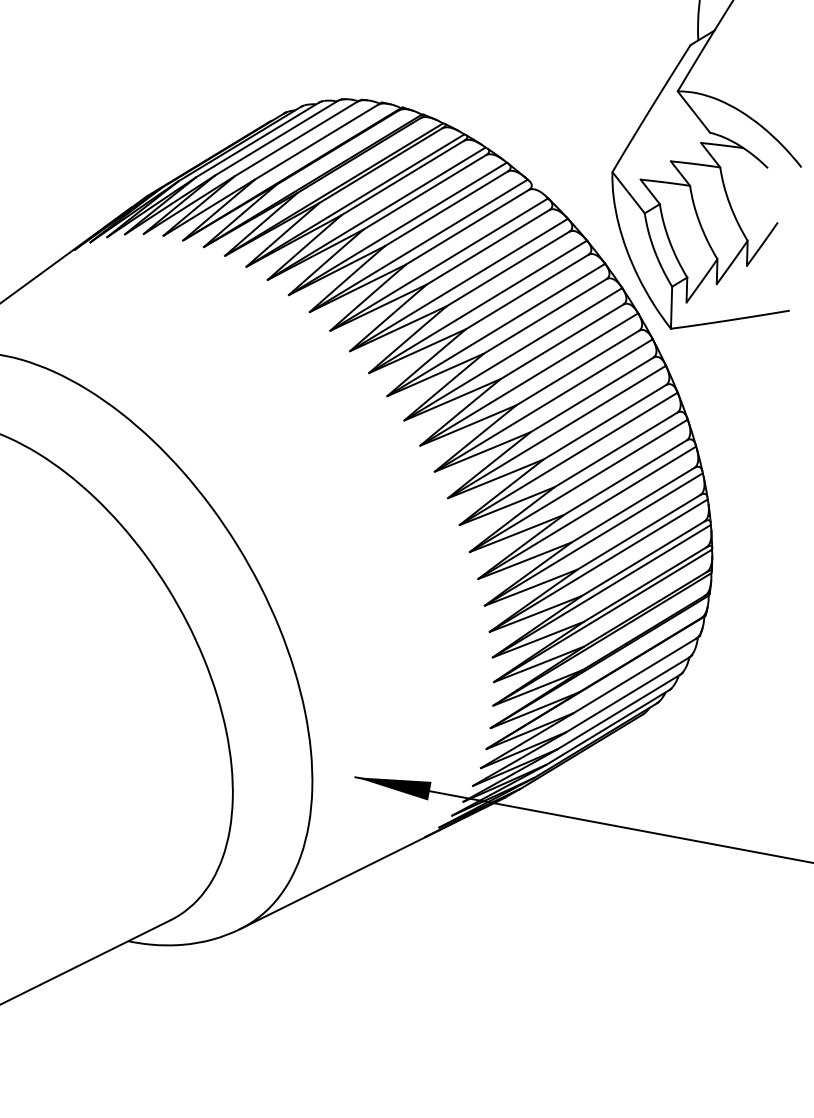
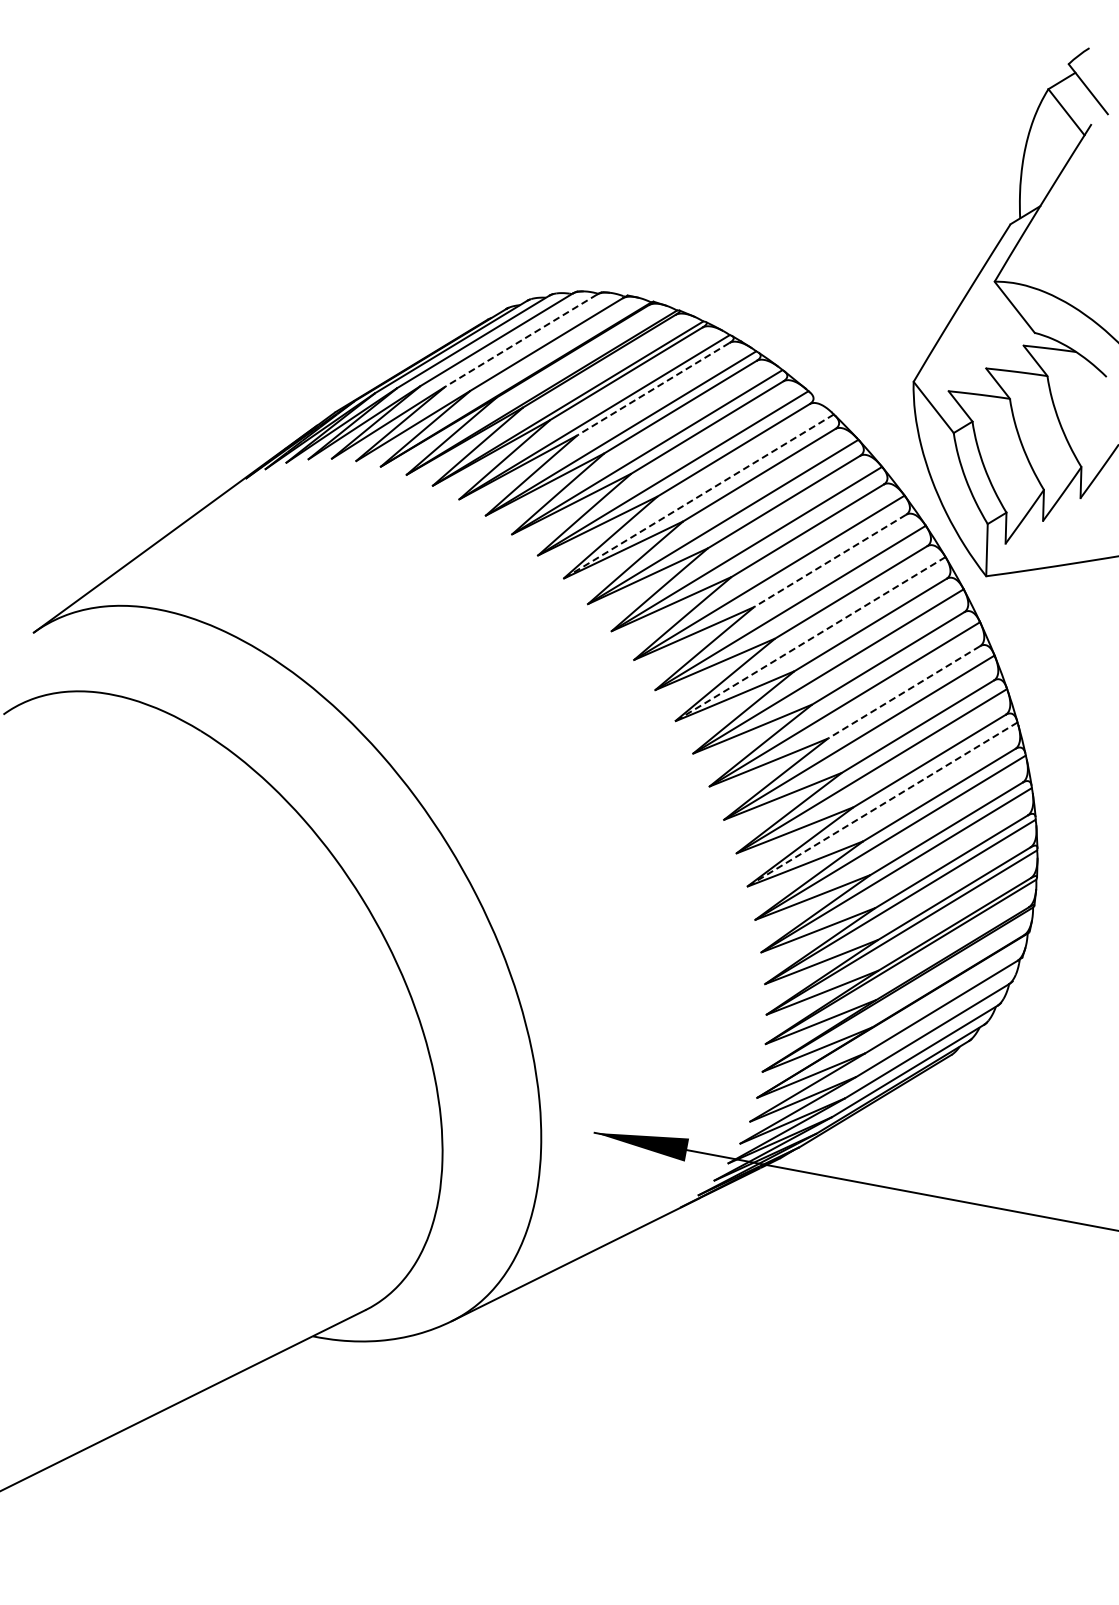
line: (296, 138) -> (521, 340), solid -> dashed
line: (402, 178) -> (653, 389), solid -> dashed
line: (439, 264) -> (698, 496), solid -> dashed
line: (545, 316) -> (830, 560), solid -> dashed
line: (528, 379) -> (809, 639), solid -> dashed
line: (605, 422) -> (904, 692), solid -> dashed
line: (586, 512) -> (881, 804), solid -> dashed

